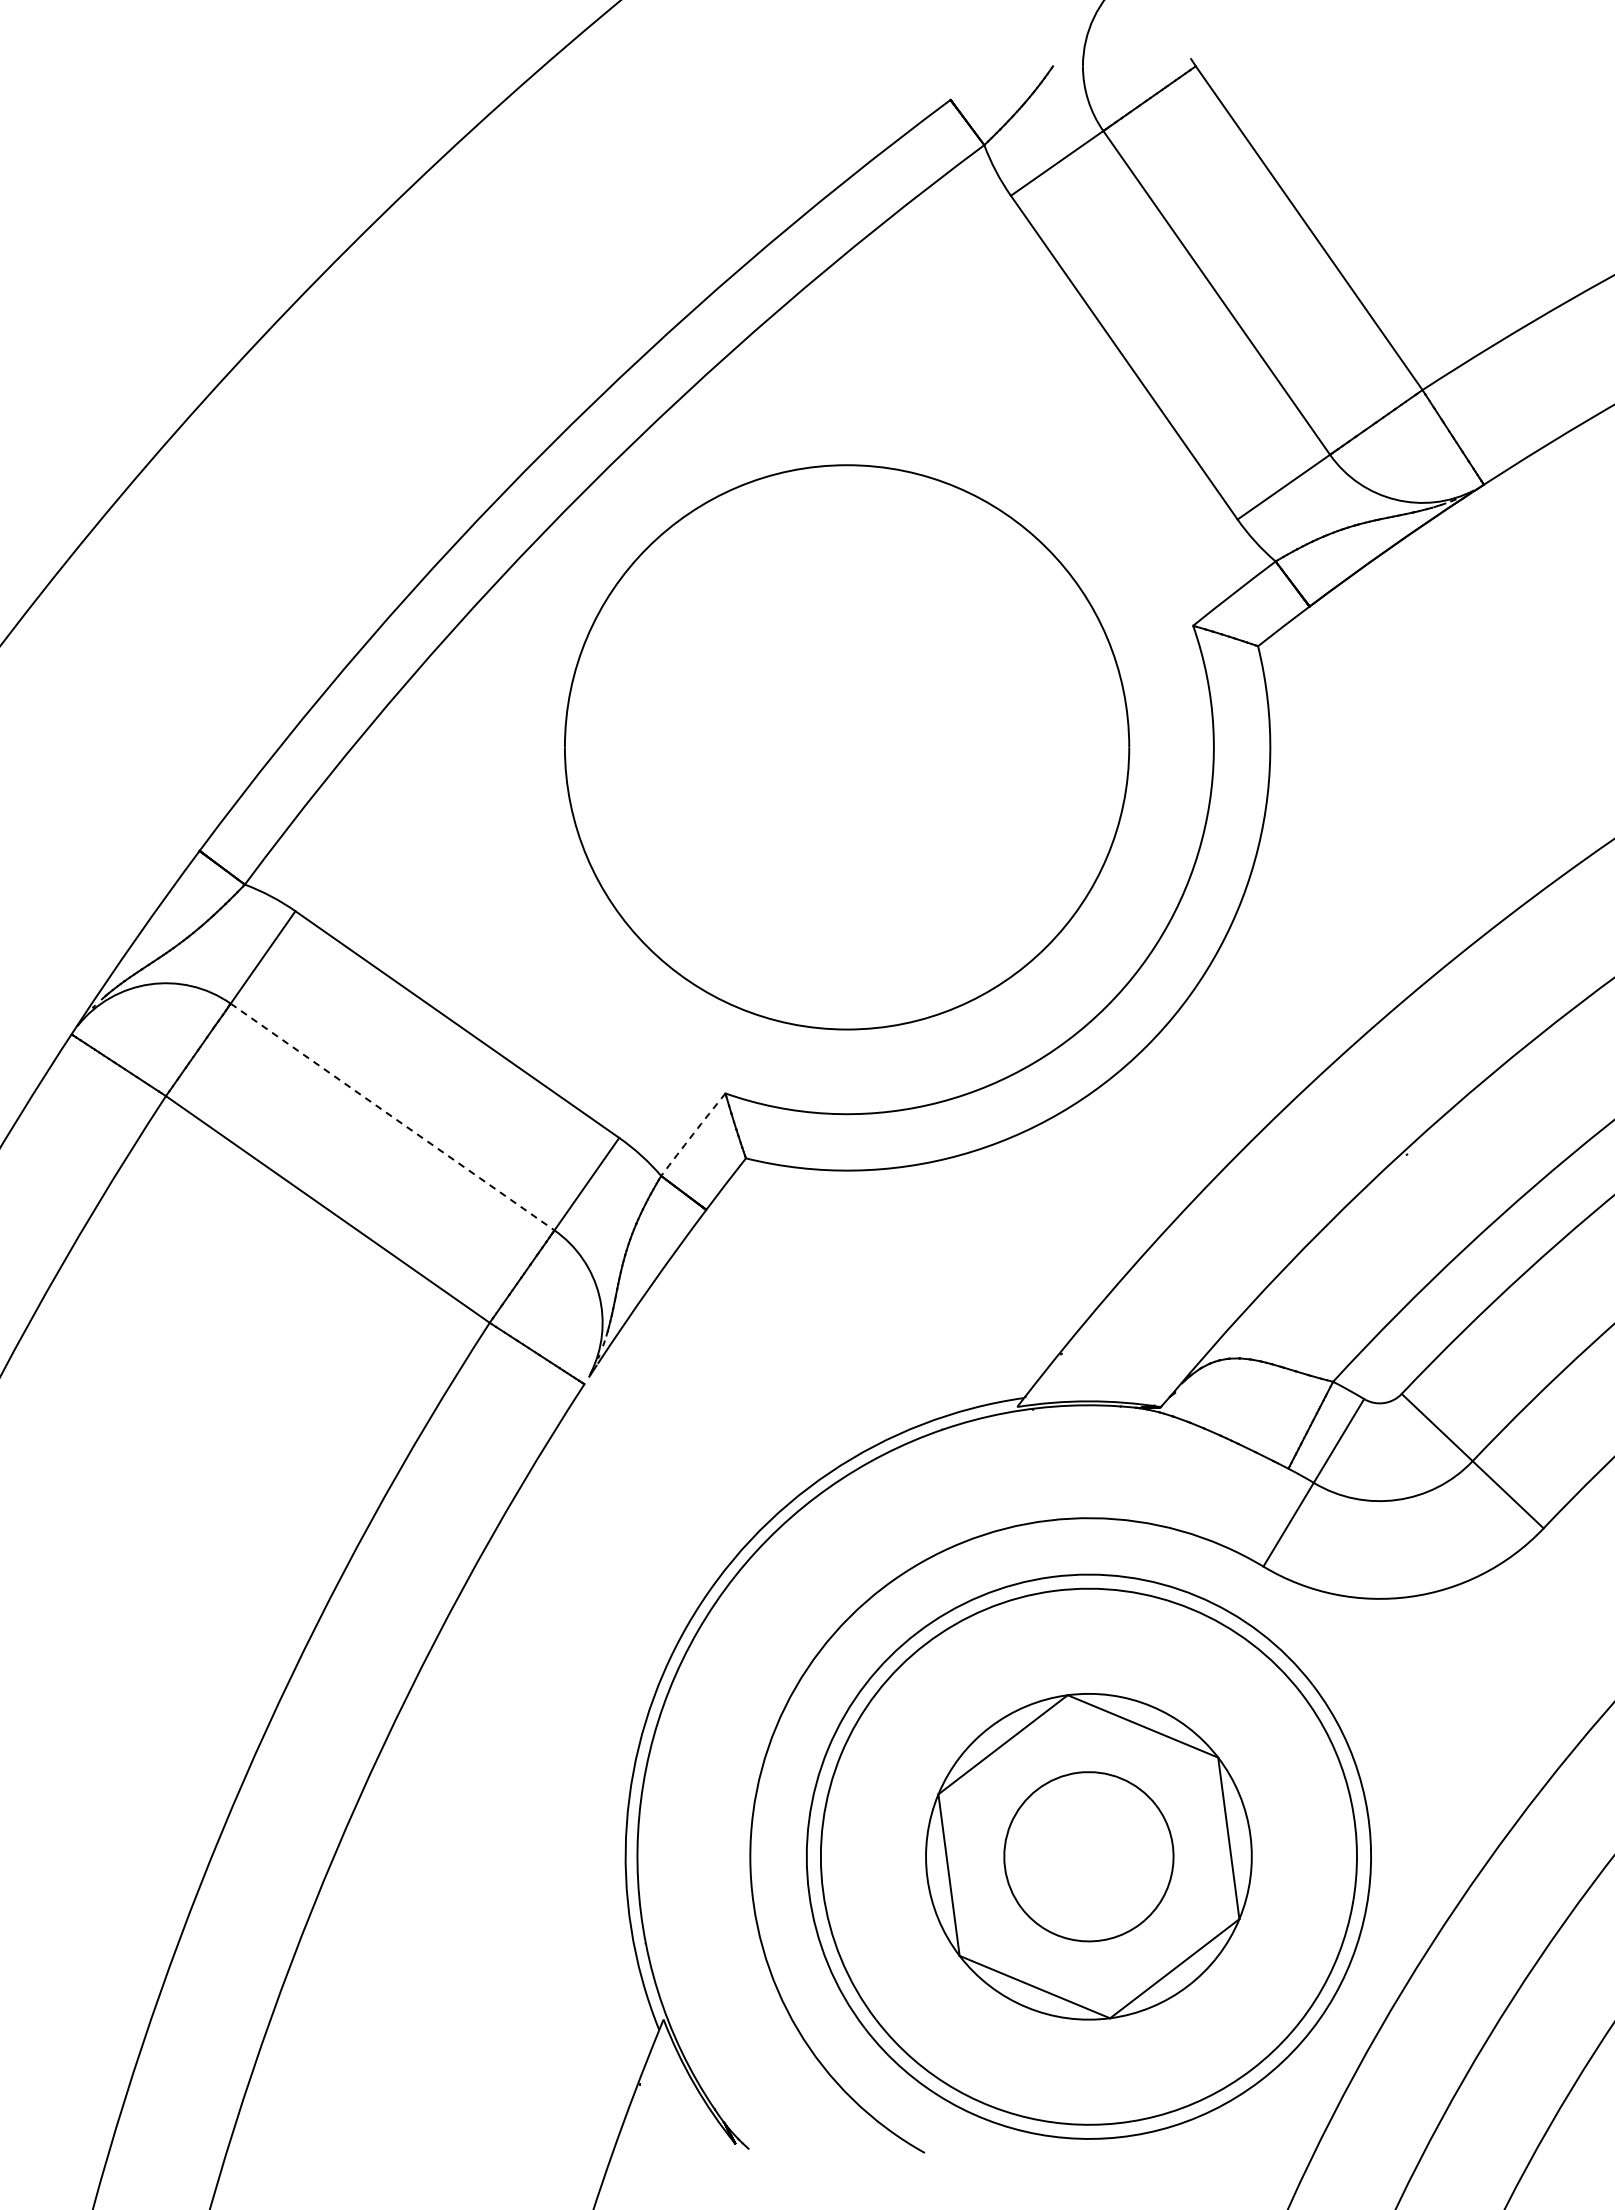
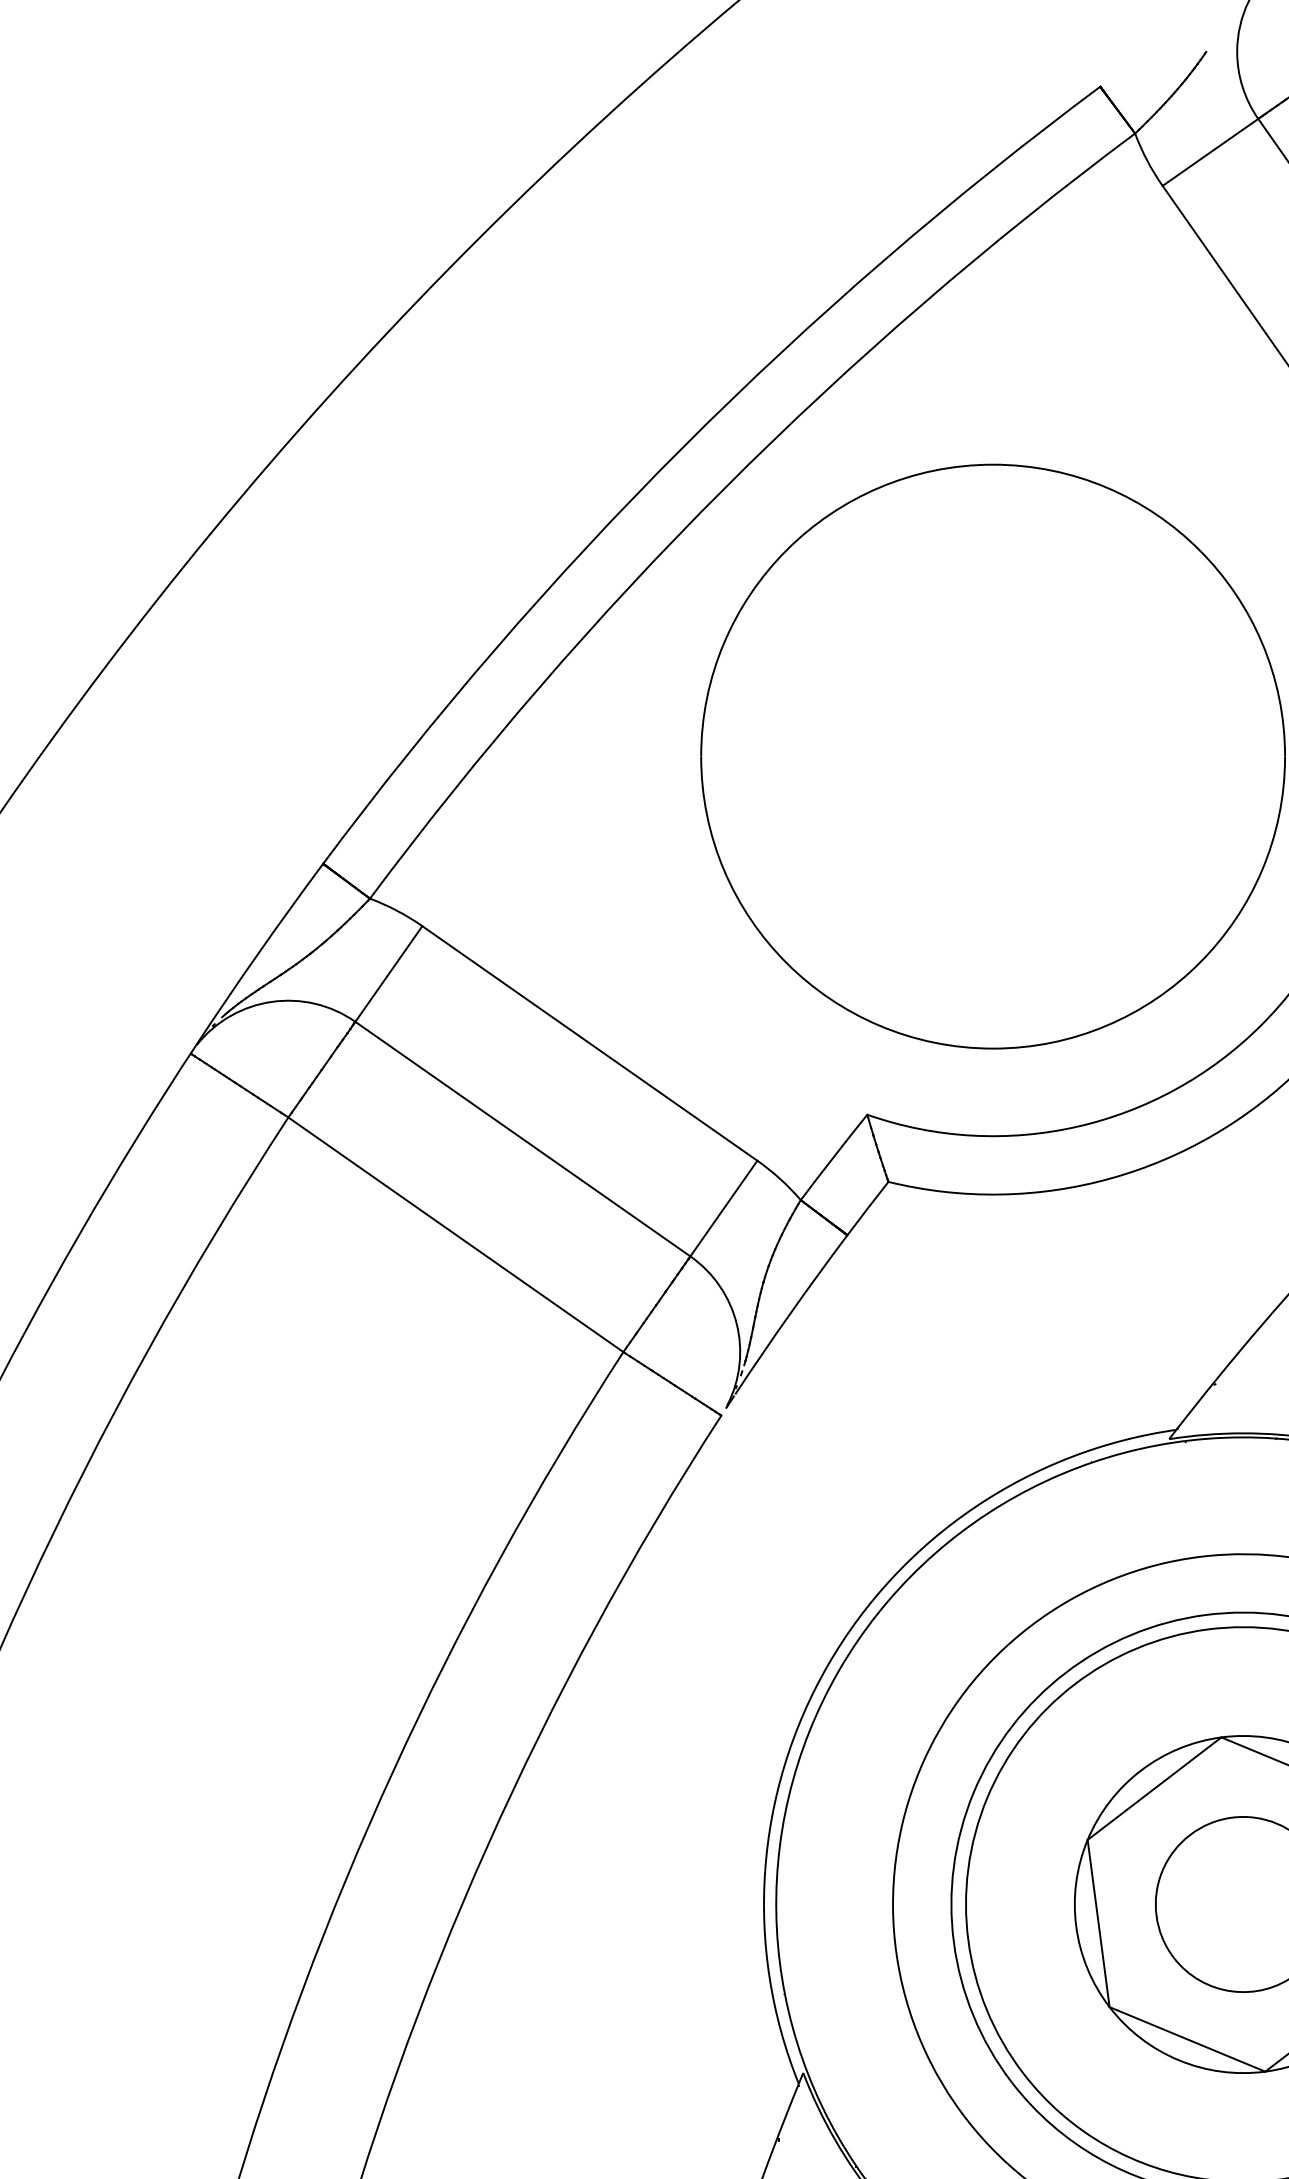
line: (392, 1117) -> (522, 1139), dashed -> solid
arc: (693, 1134) -> (834, 1157), dashed -> solid

